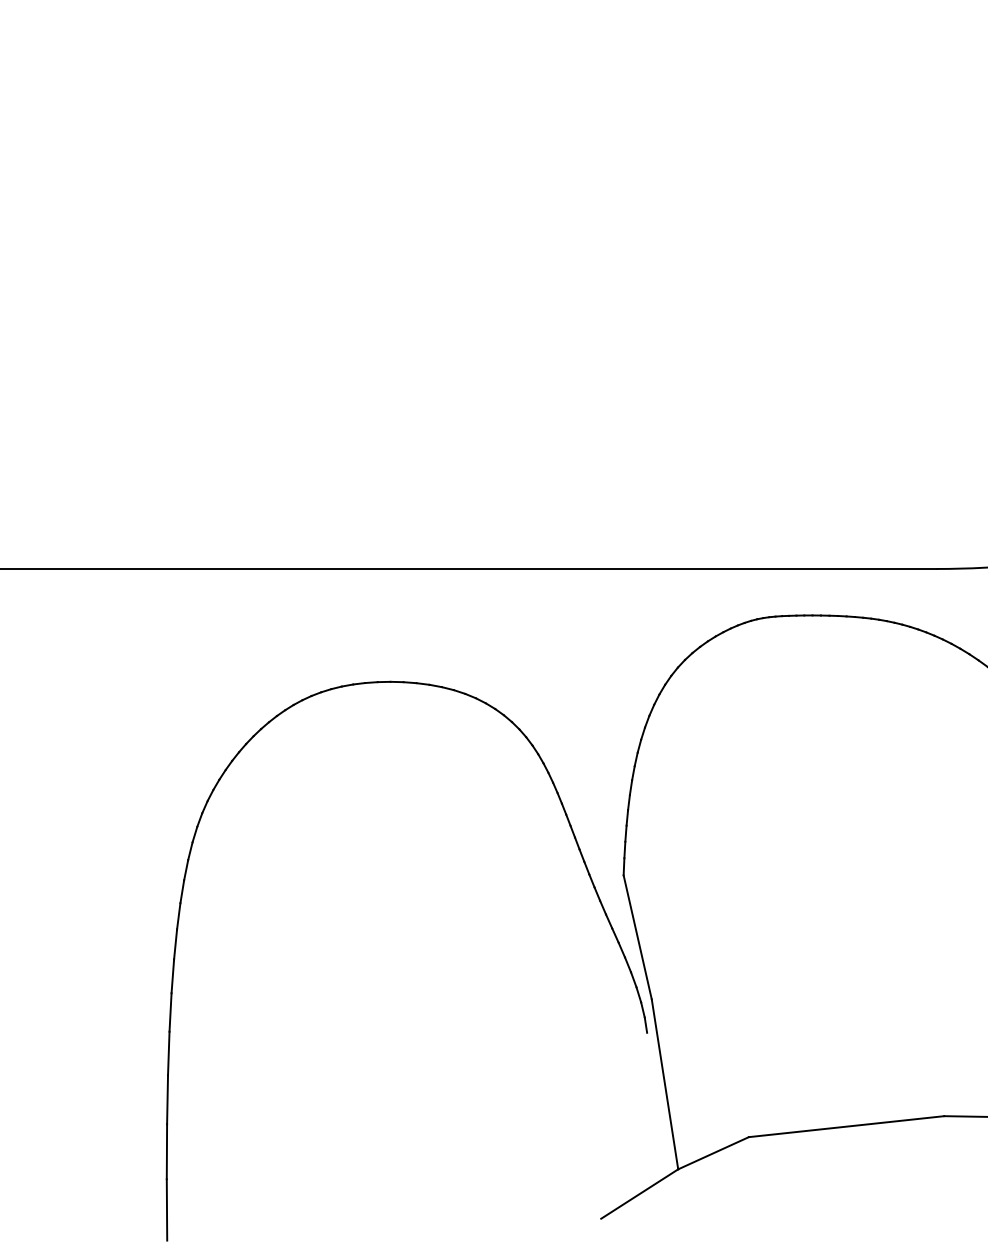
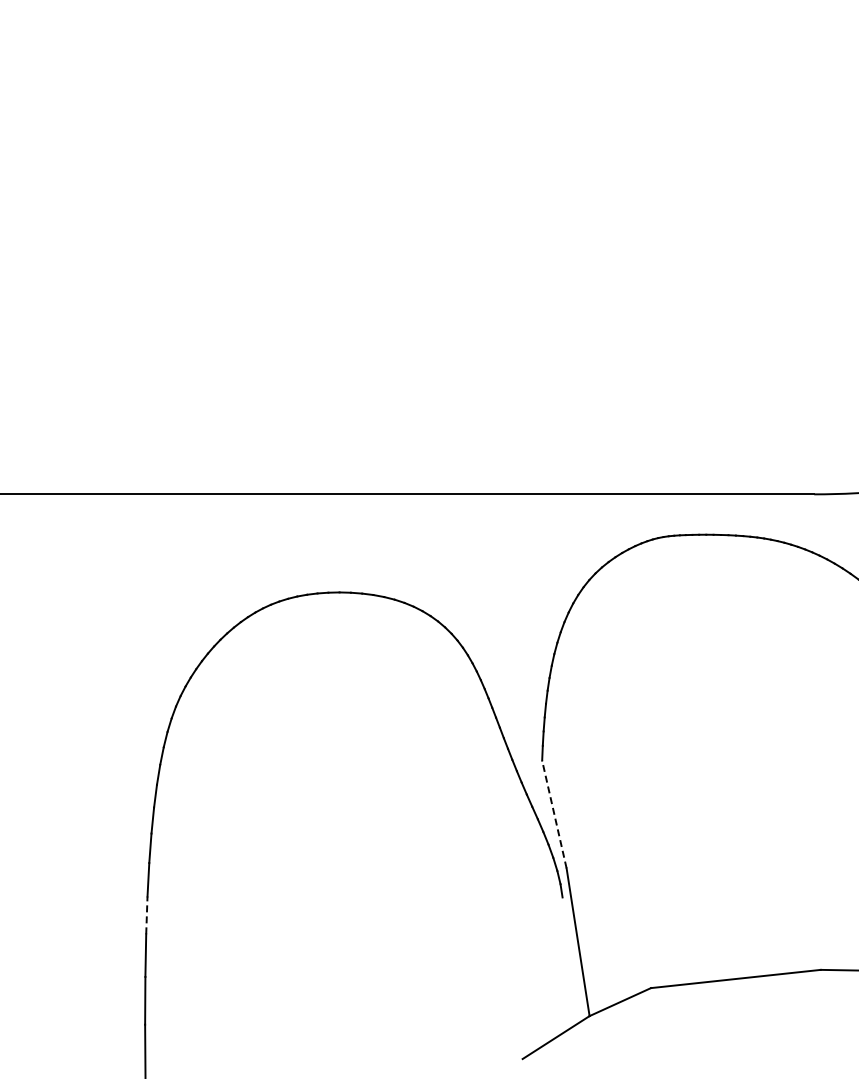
line: (637, 937) -> (554, 814), solid -> dashed
line: (168, 1053) -> (146, 915), solid -> dashed

